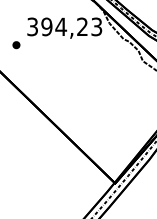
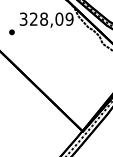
text: (71, 25) -> (51, 18), 394,23 -> 328,09

